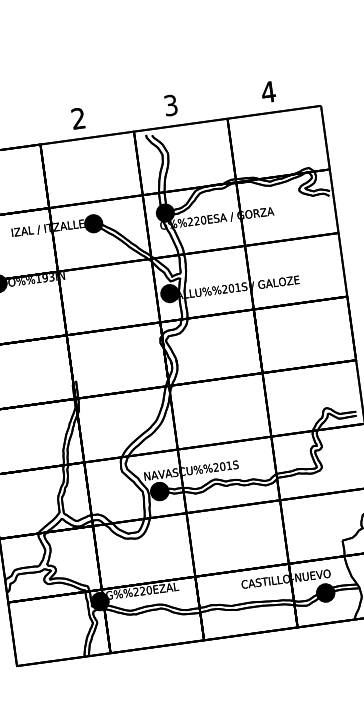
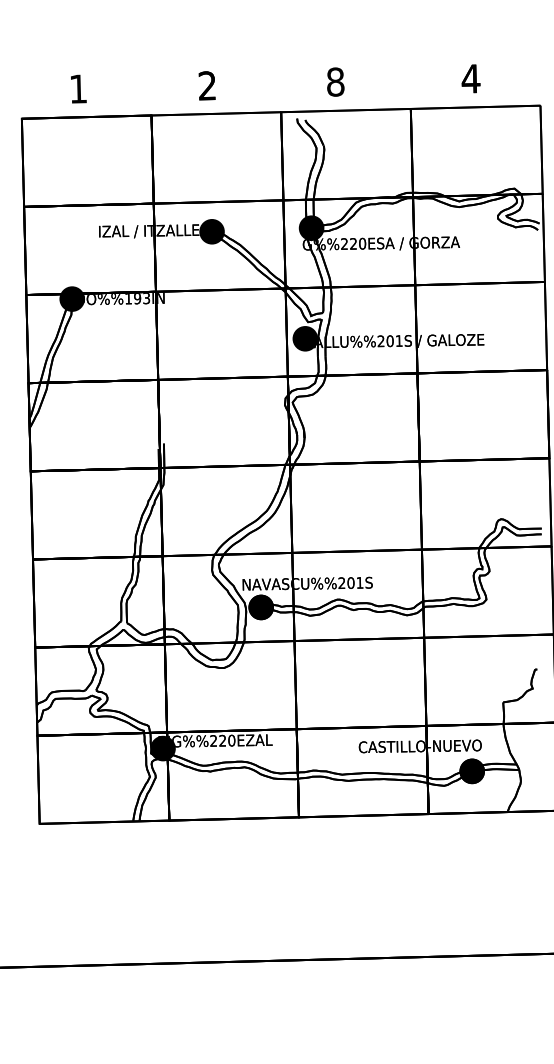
text: (170, 105) -> (335, 81), 3 -> 8

